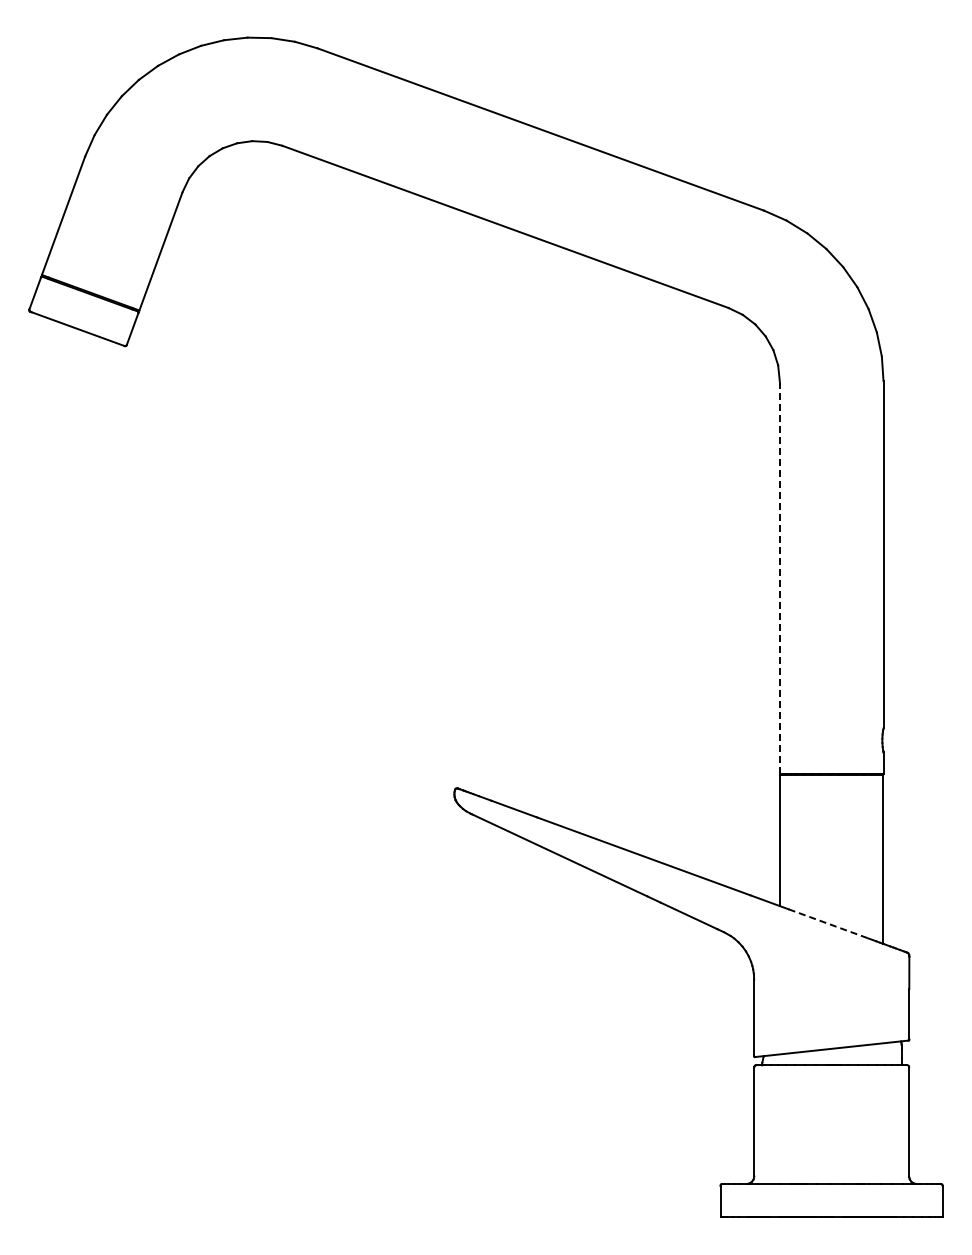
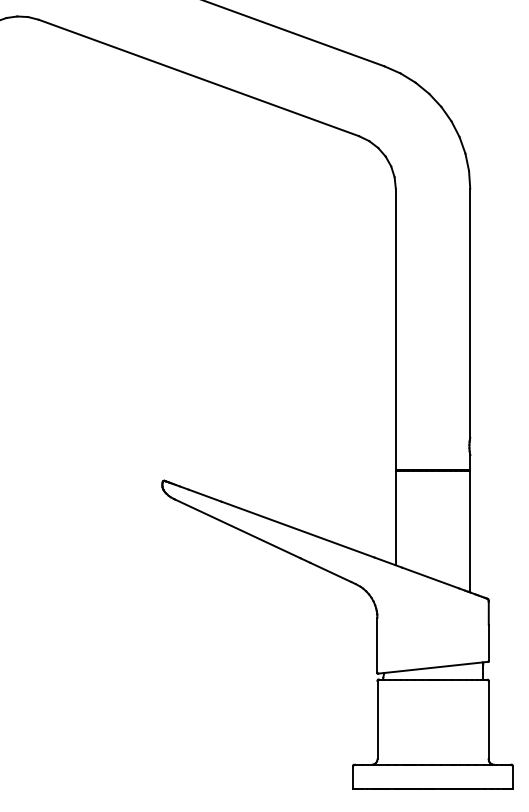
line: (779, 576) -> (395, 328), dashed -> solid
line: (828, 924) -> (430, 578), dashed -> solid

